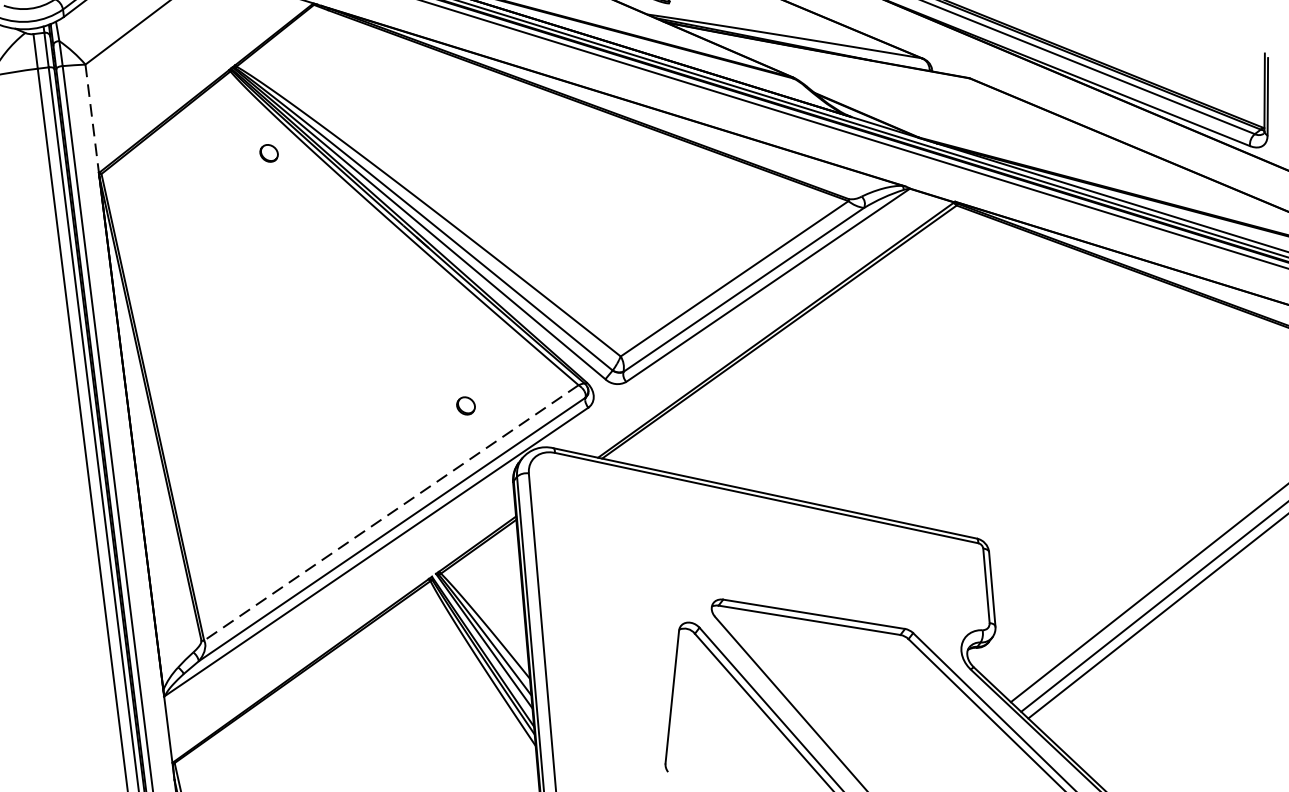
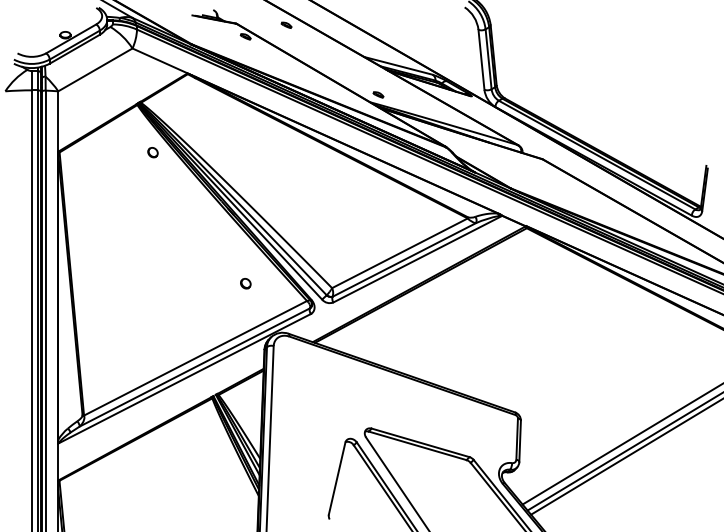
line: (92, 120) -> (58, 122), dashed -> solid
part: (465, 405) -> (245, 283), moved
line: (391, 513) -> (195, 358), dashed -> solid

